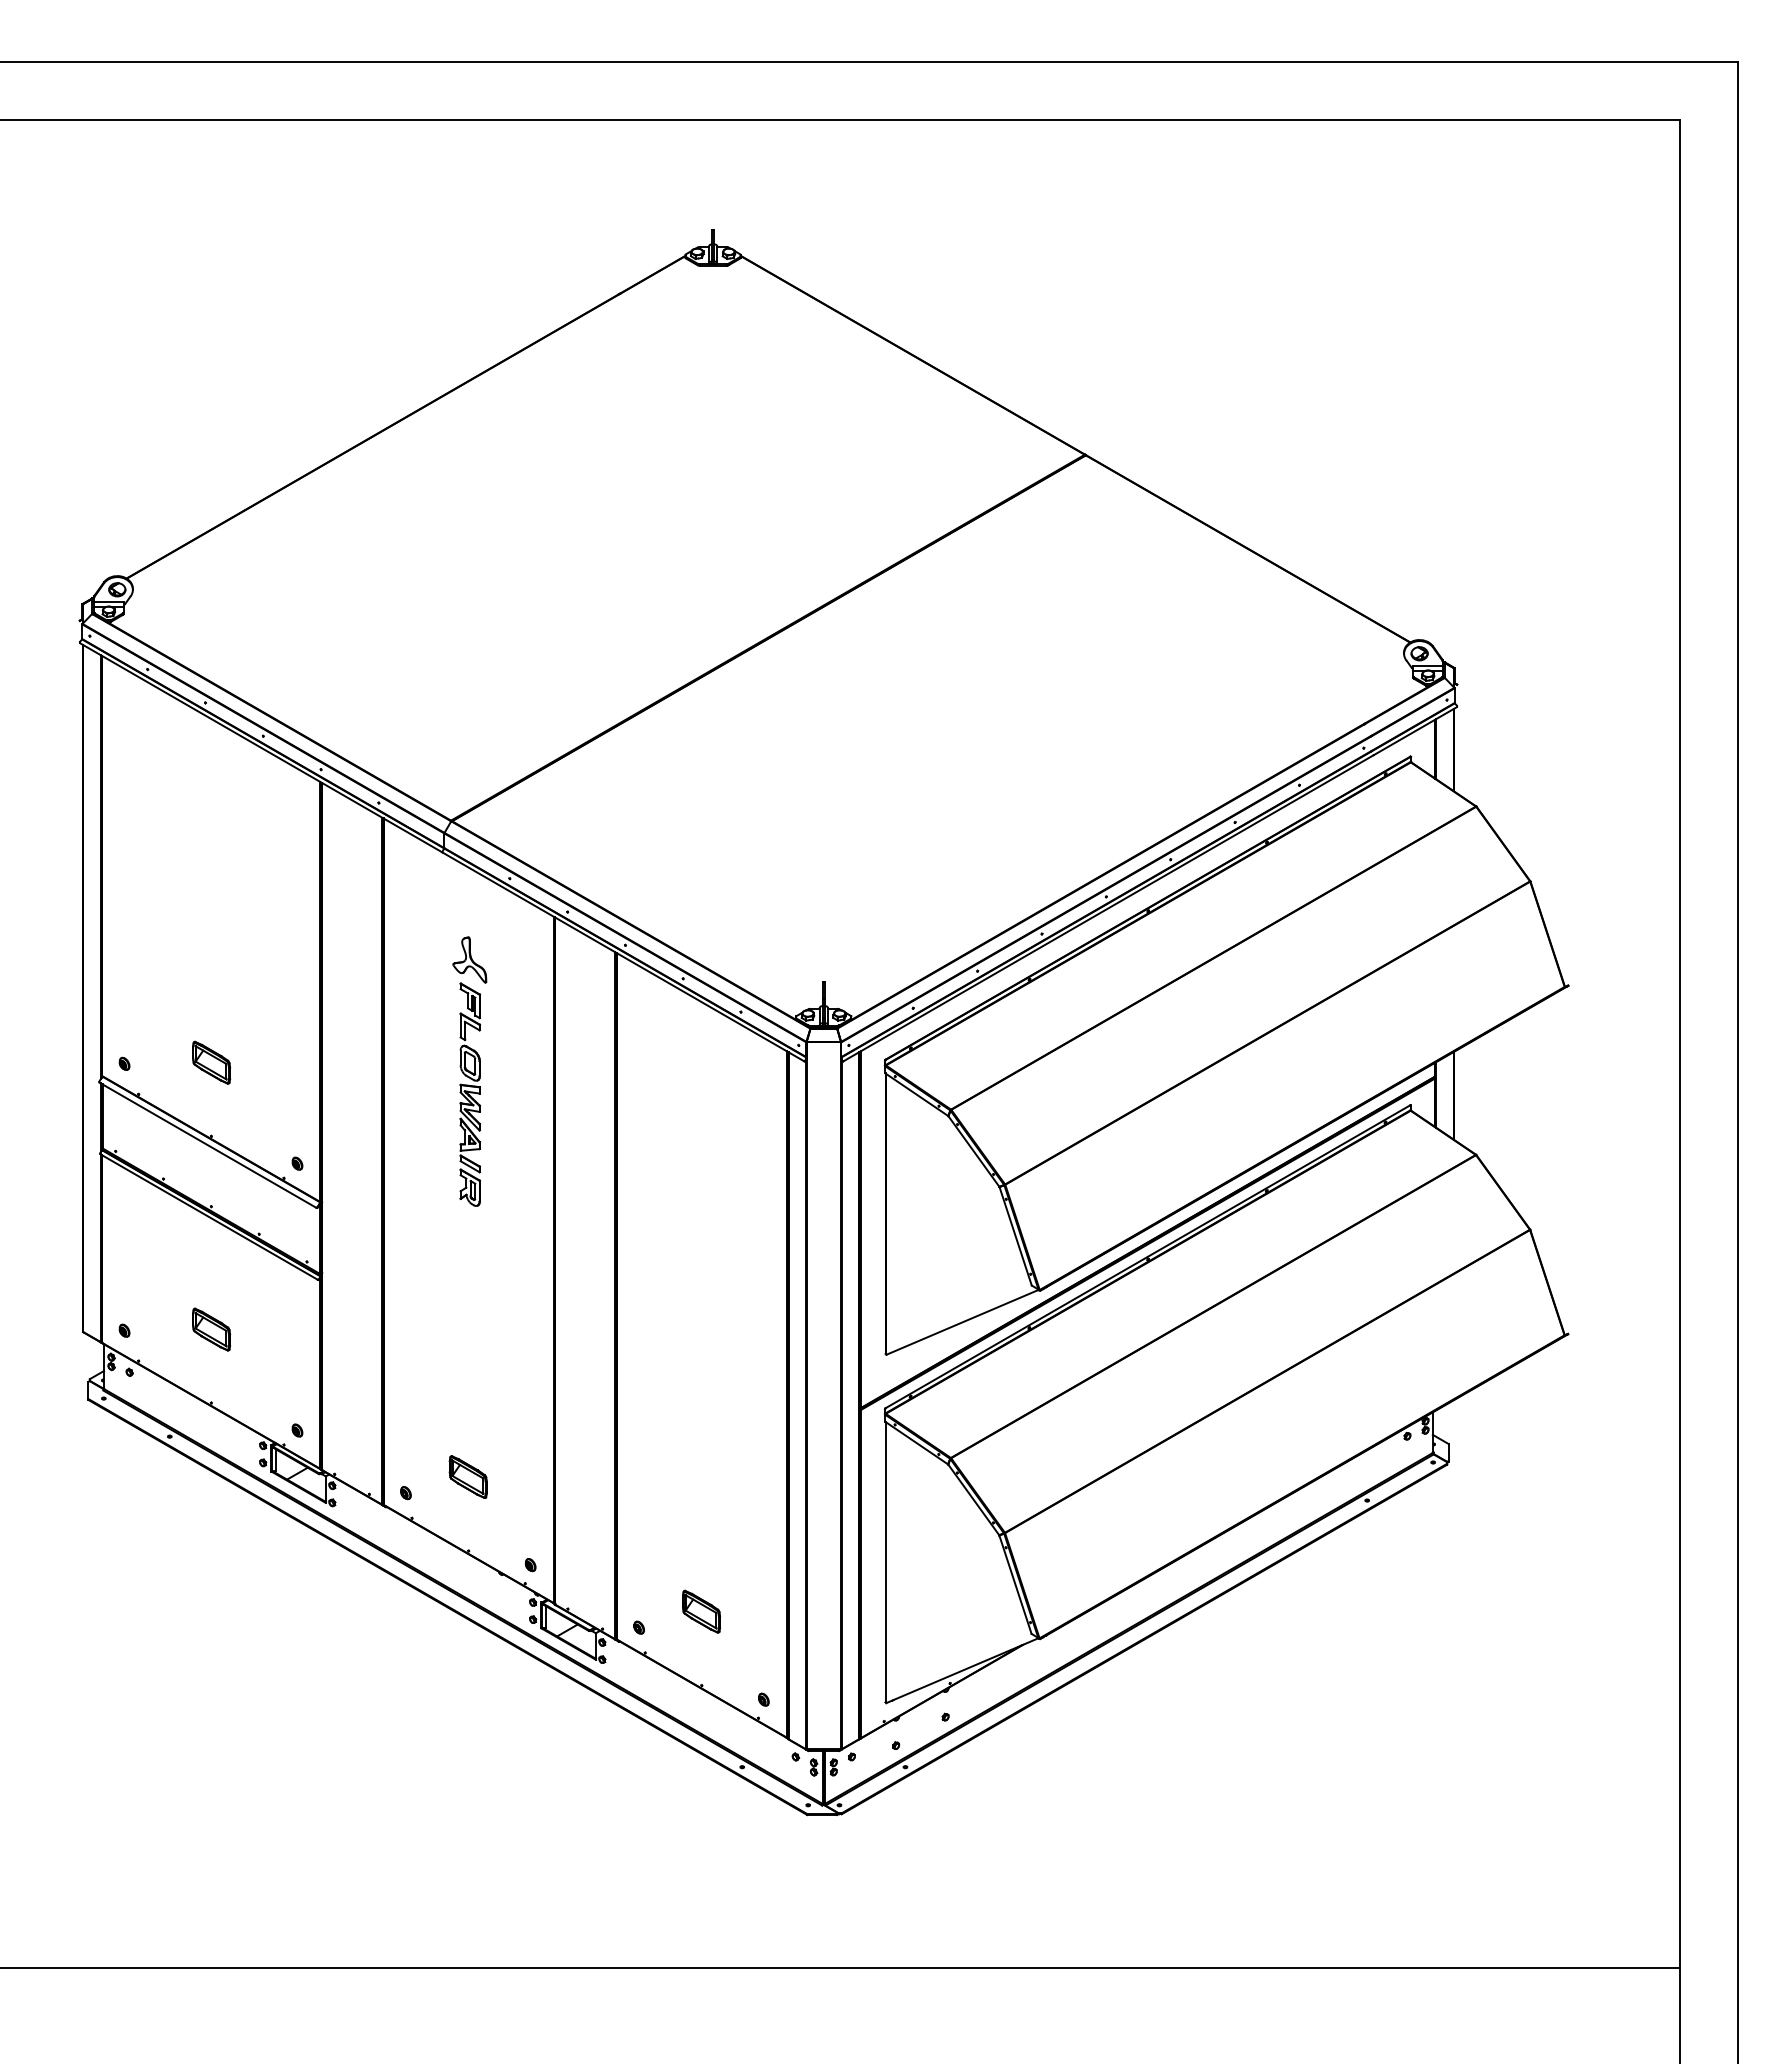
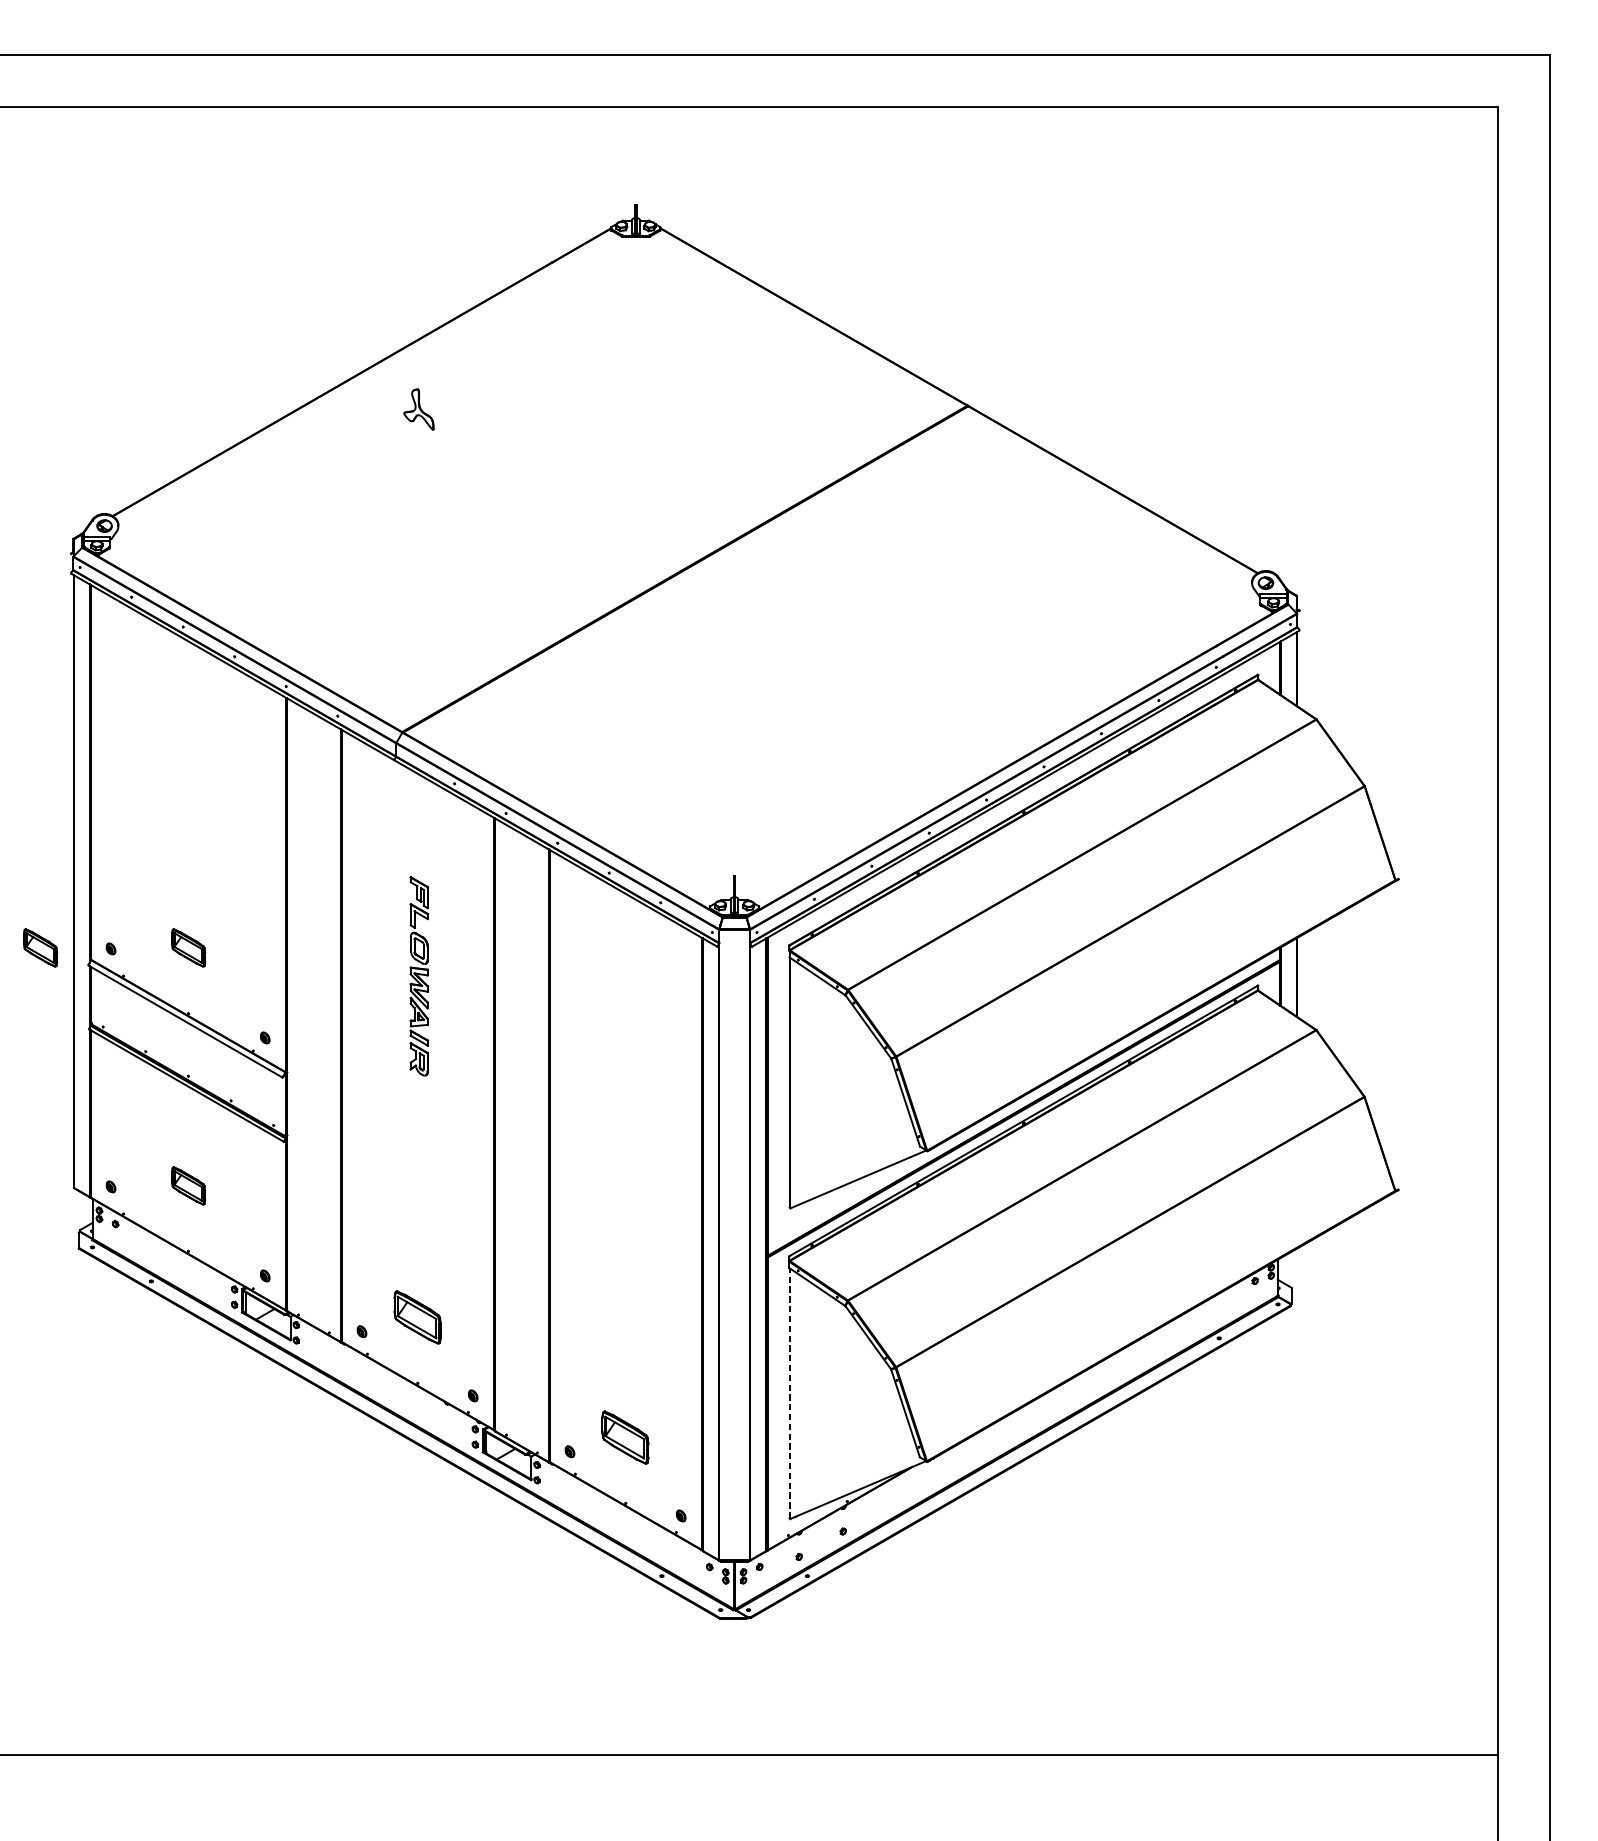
part: (469, 959) -> (418, 409), moved
part: (45, 1062) -> (40, 947), added
part: (467, 1476) -> (416, 1316), size x1.4
line: (885, 1561) -> (789, 1392), solid -> dashed
part: (701, 1611) -> (625, 1437), size x1.4

